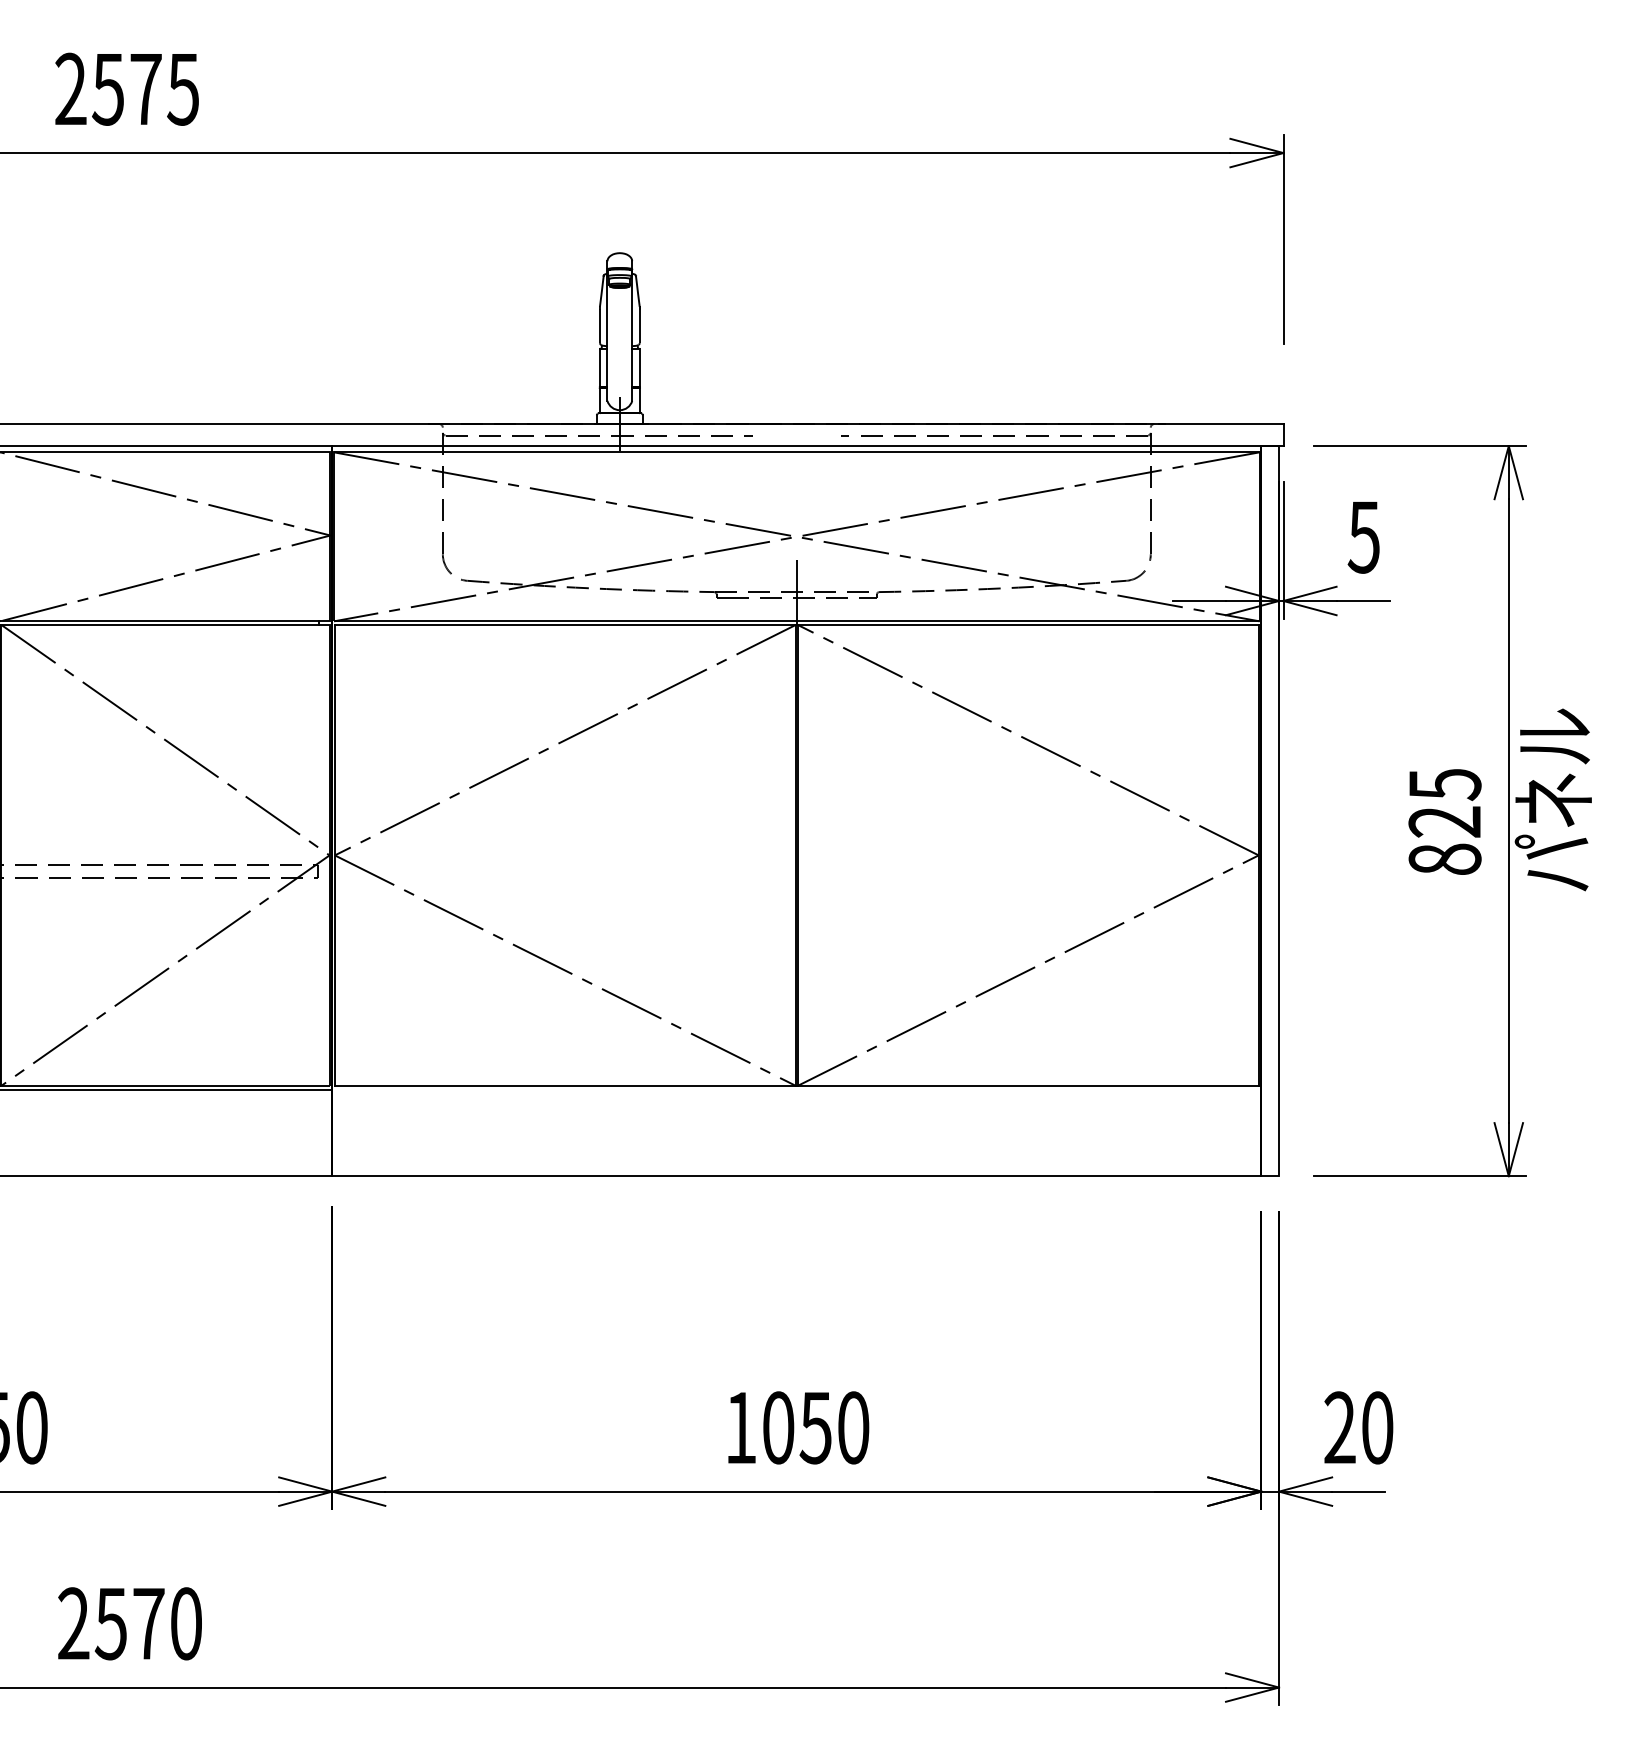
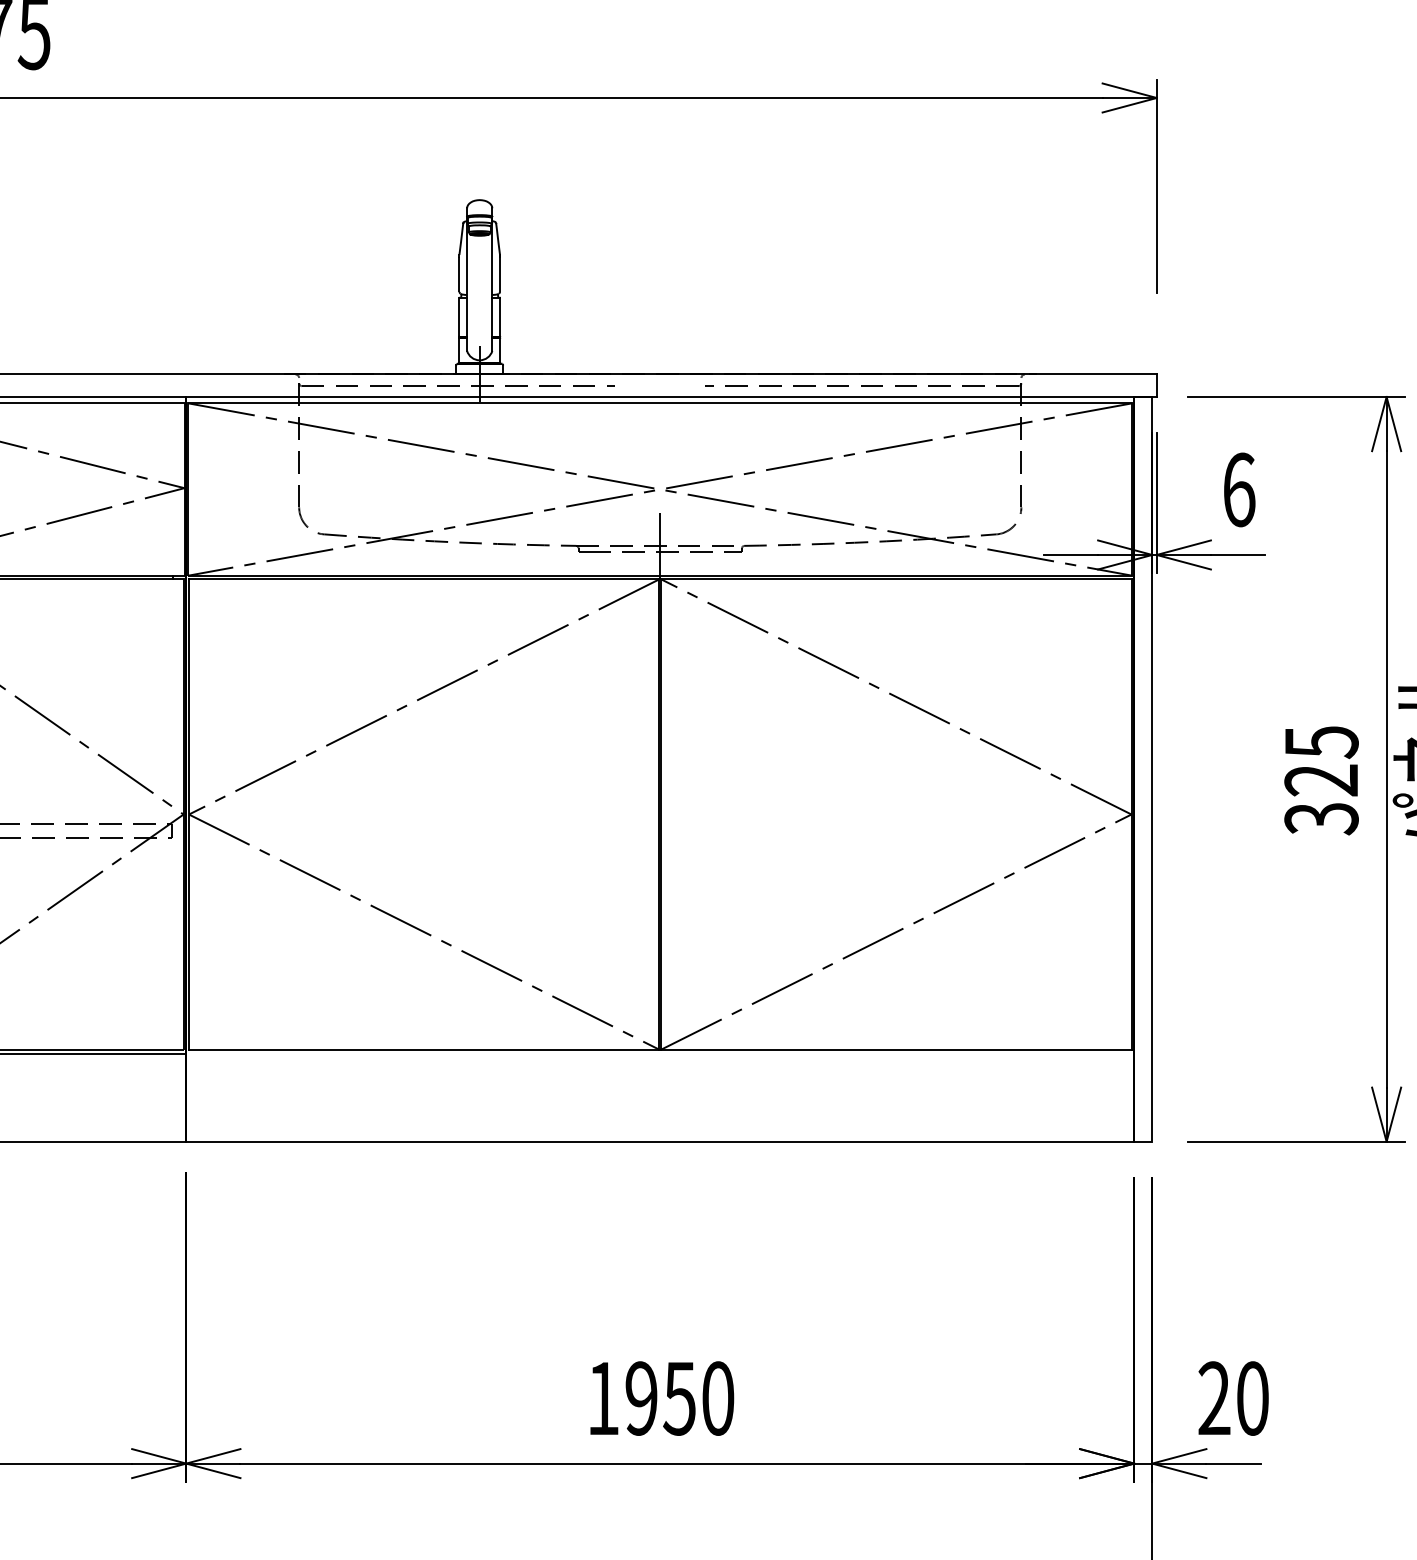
text: (1363, 536) -> (1238, 489), 5 -> 6
text: (1444, 859) -> (1321, 818), 825 -> 325
text: (778, 1427) -> (641, 1398), 1050 -> 1950

